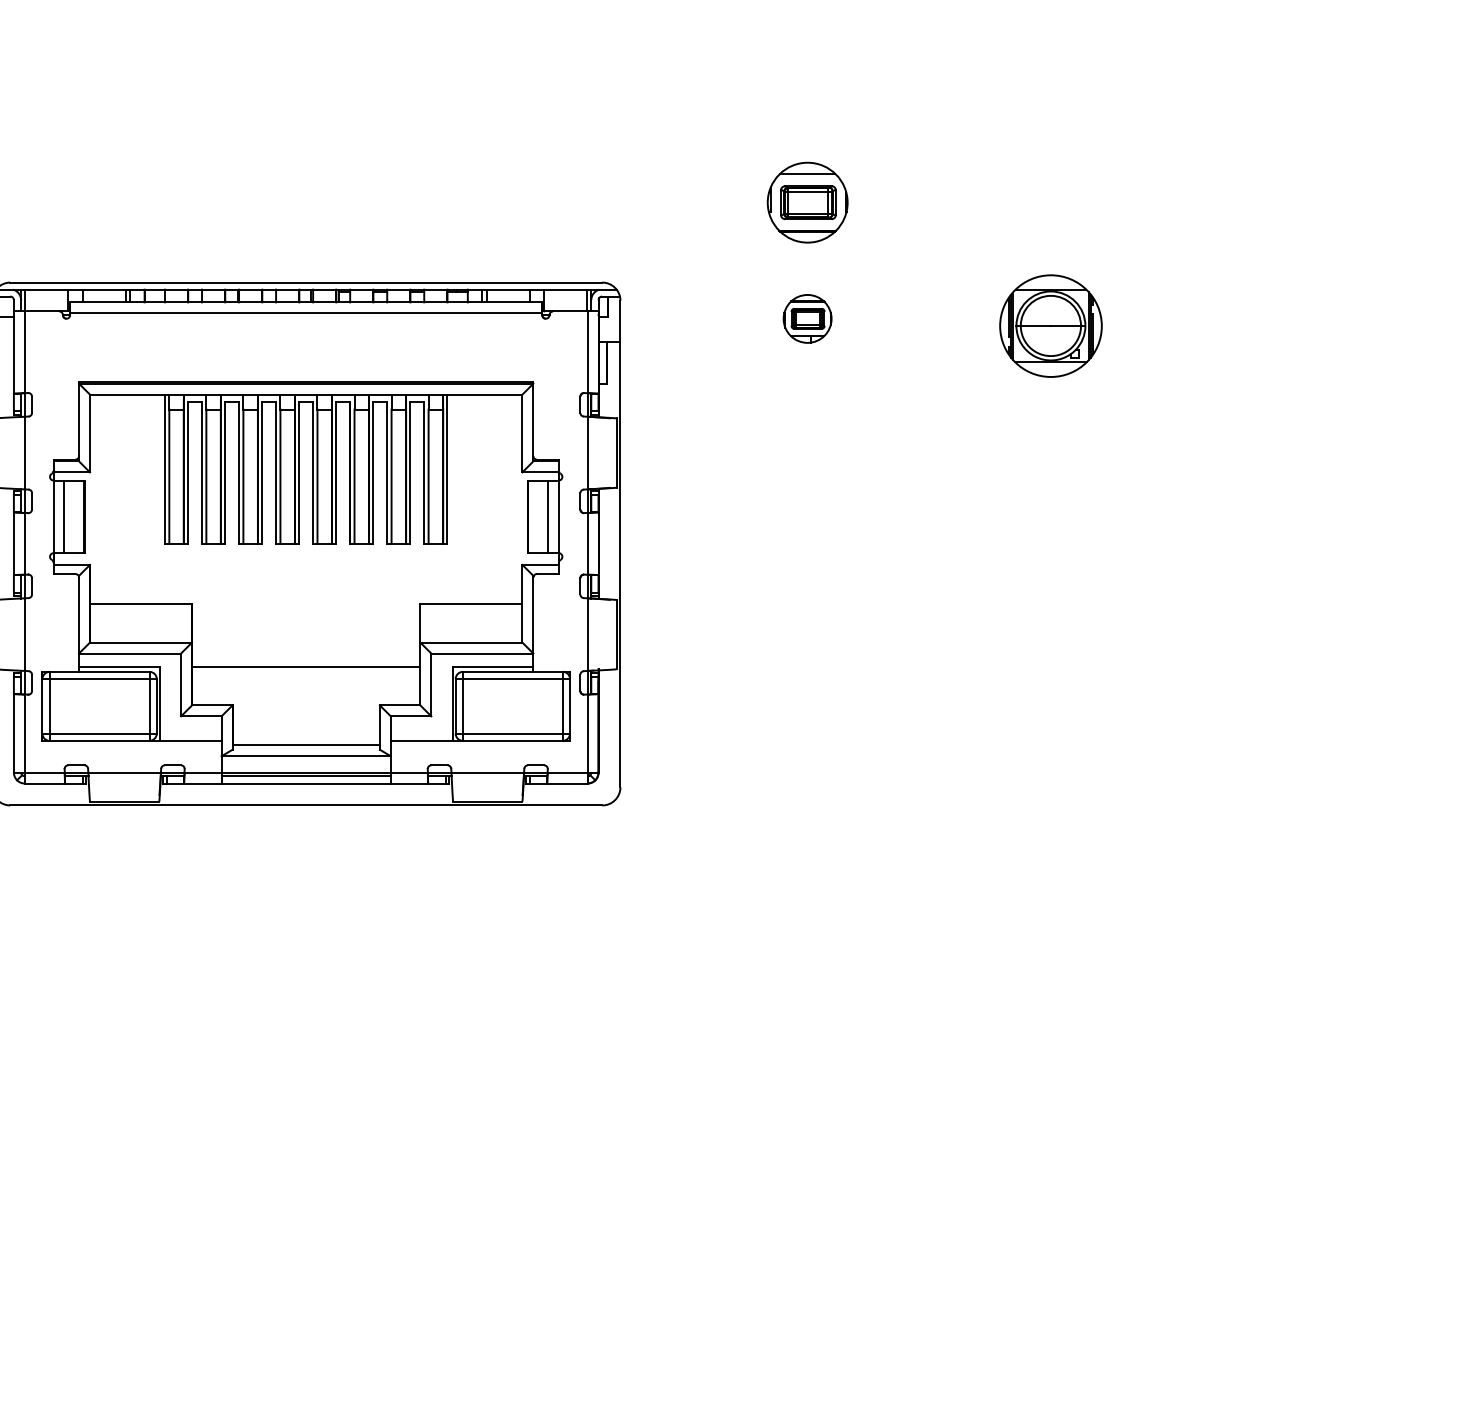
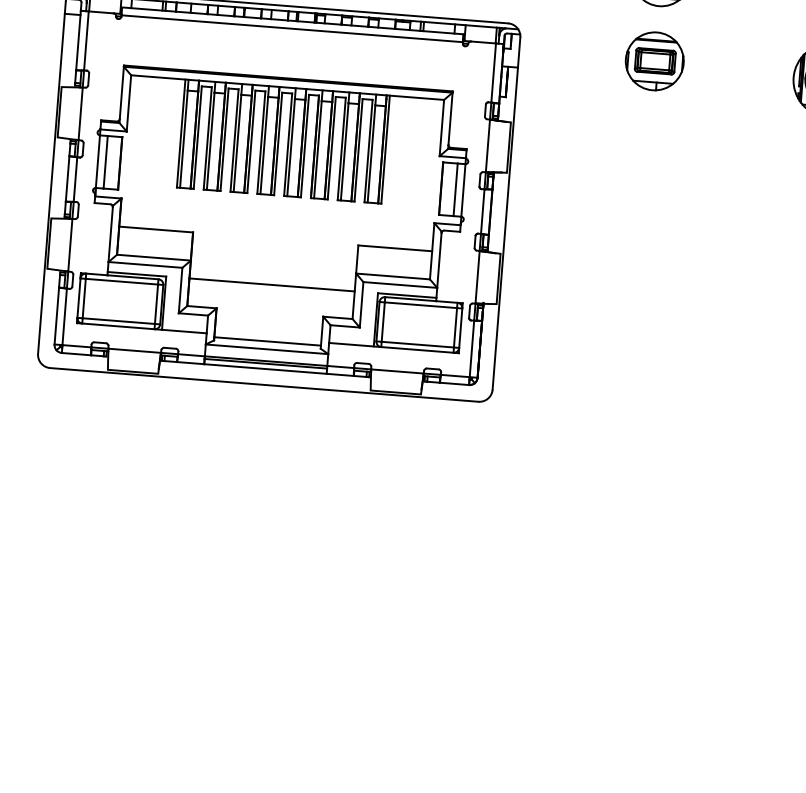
part: (807, 318) -> (654, 61), size x1.67

